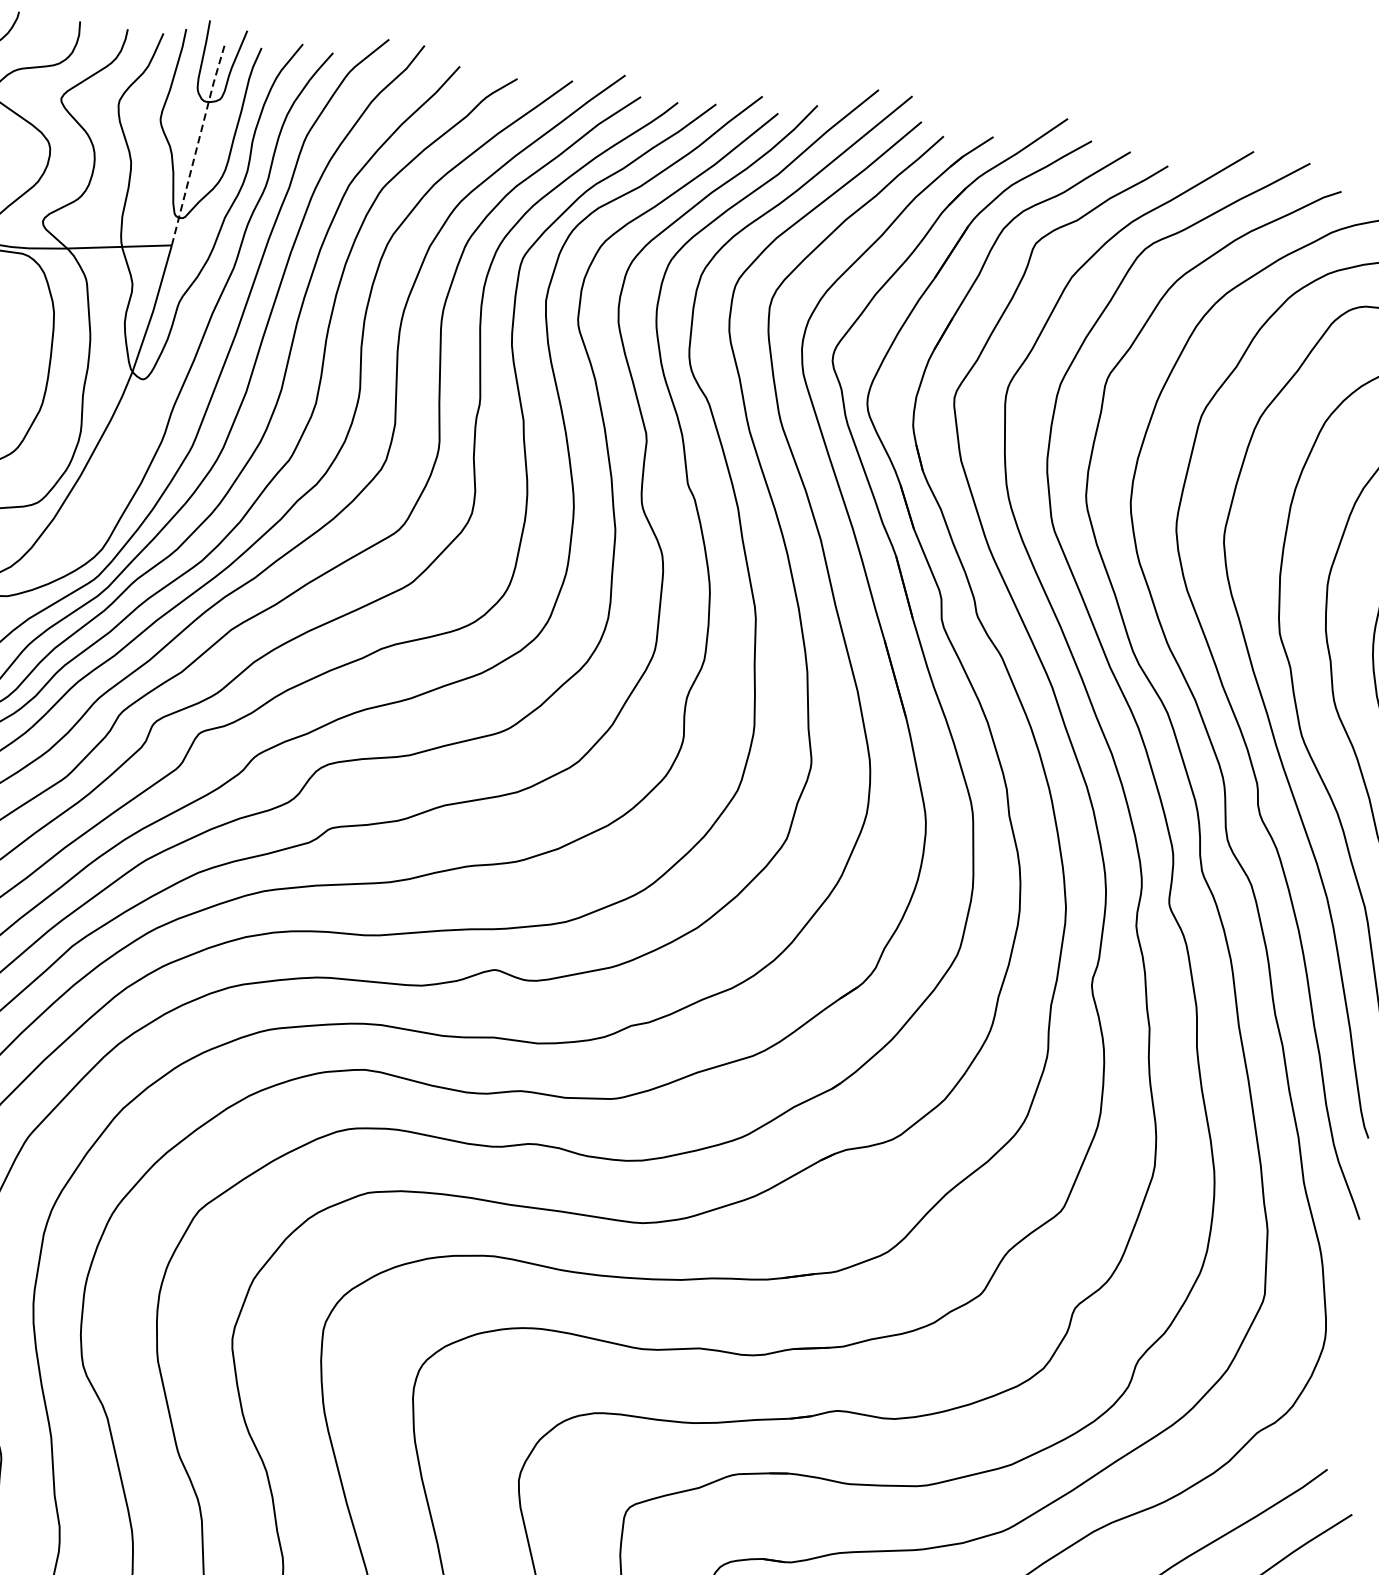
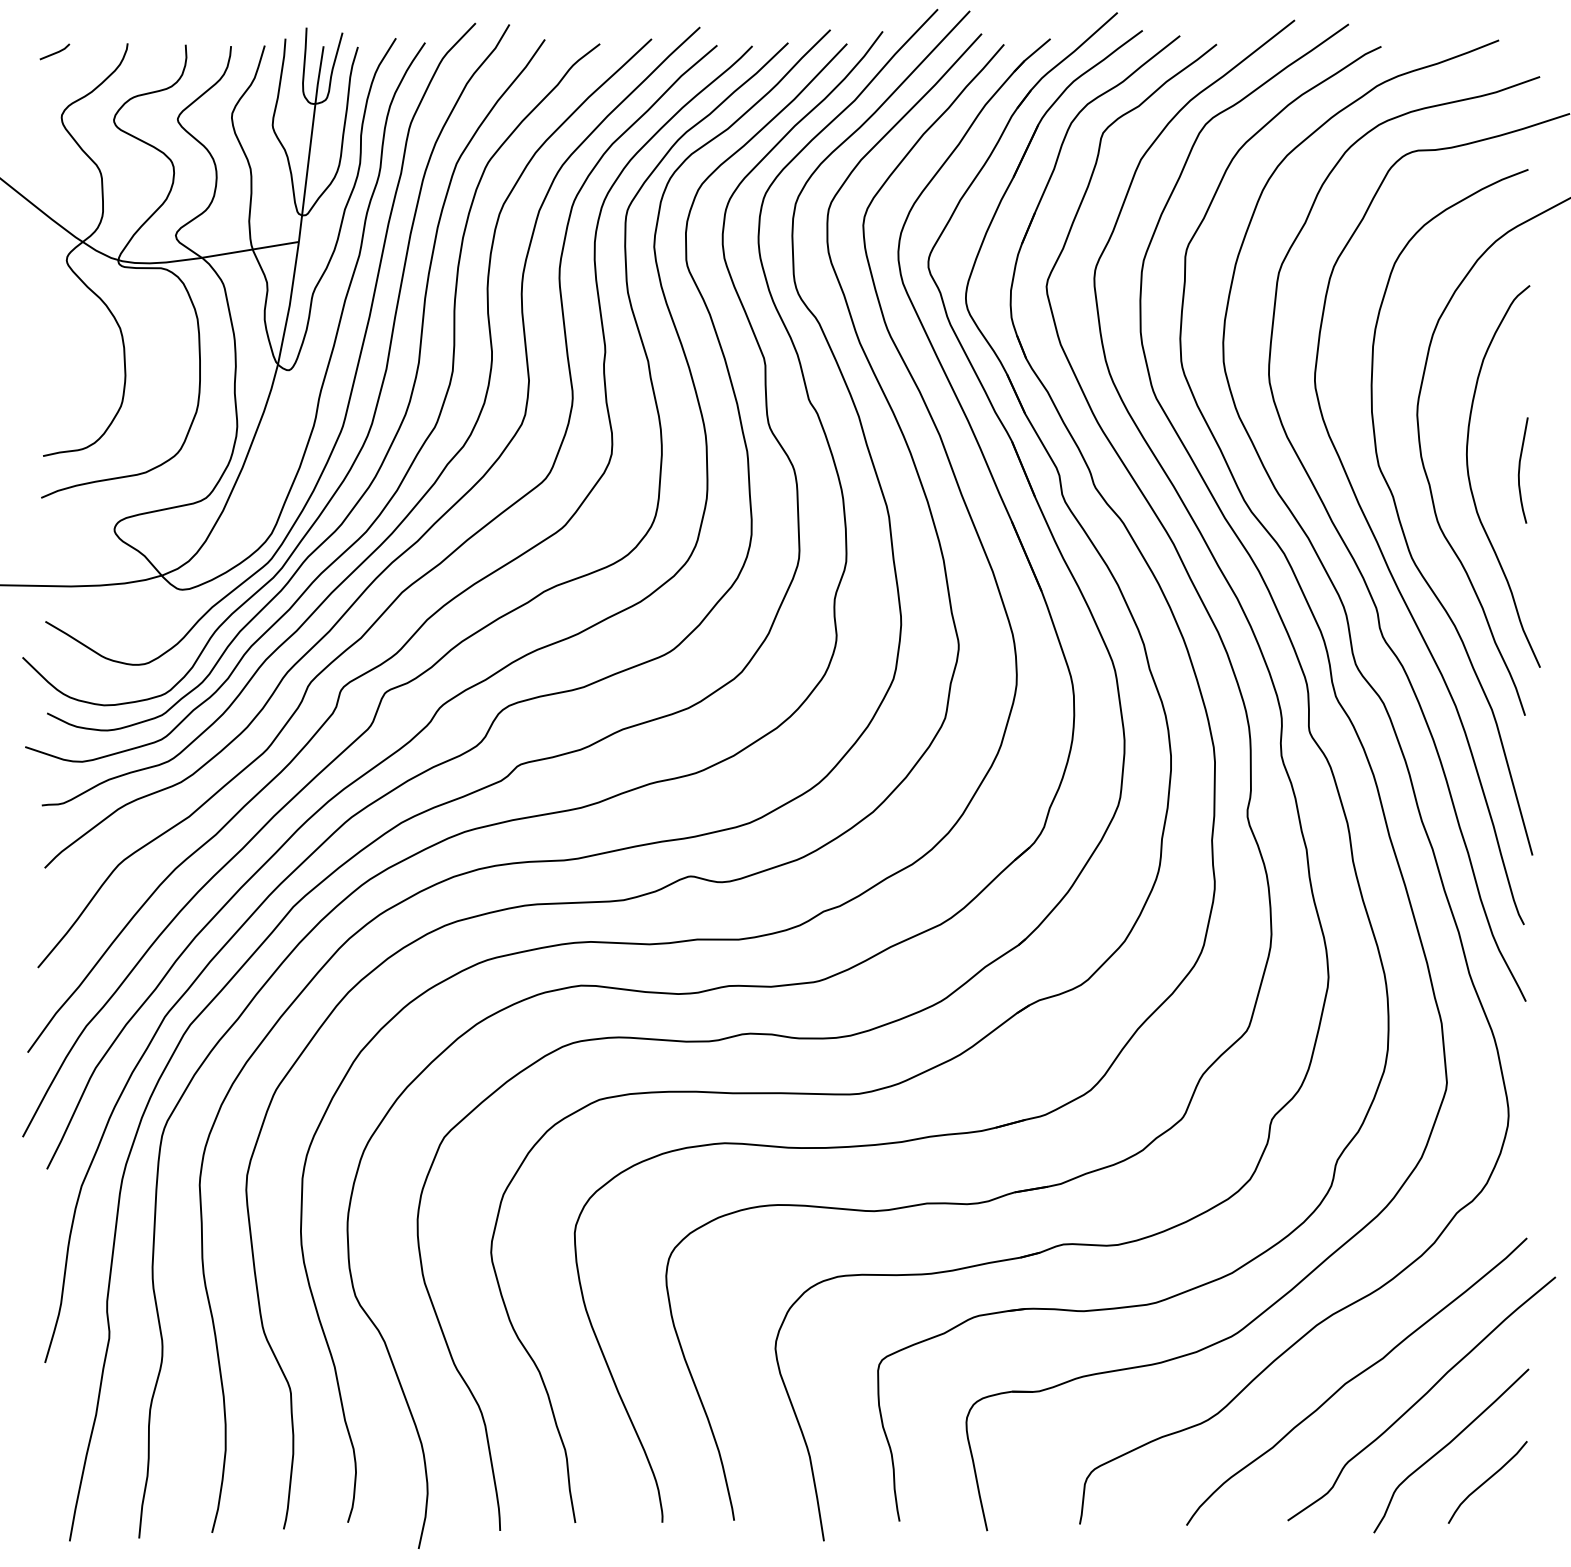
line: (197, 143) -> (310, 143), dashed -> solid

